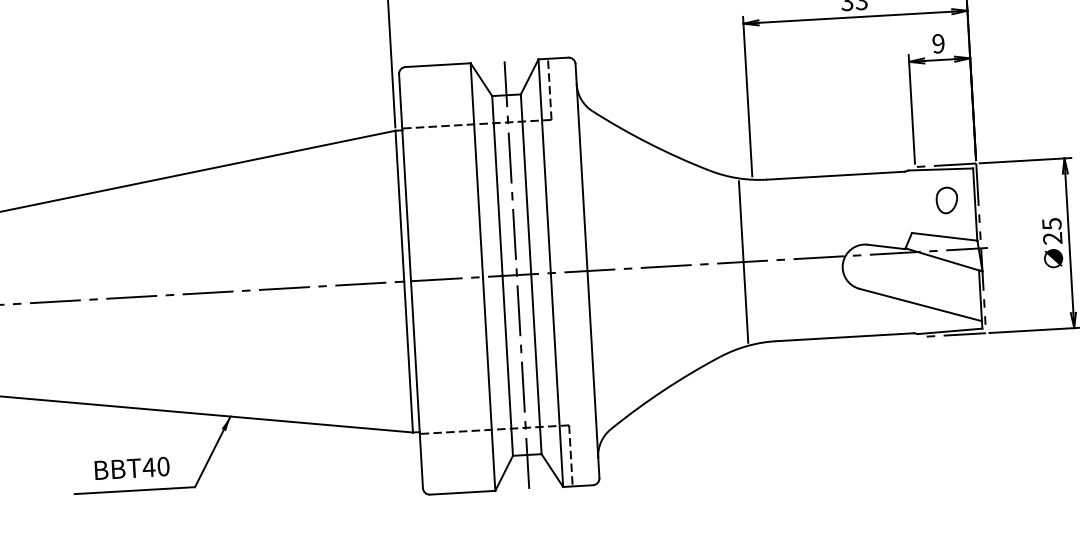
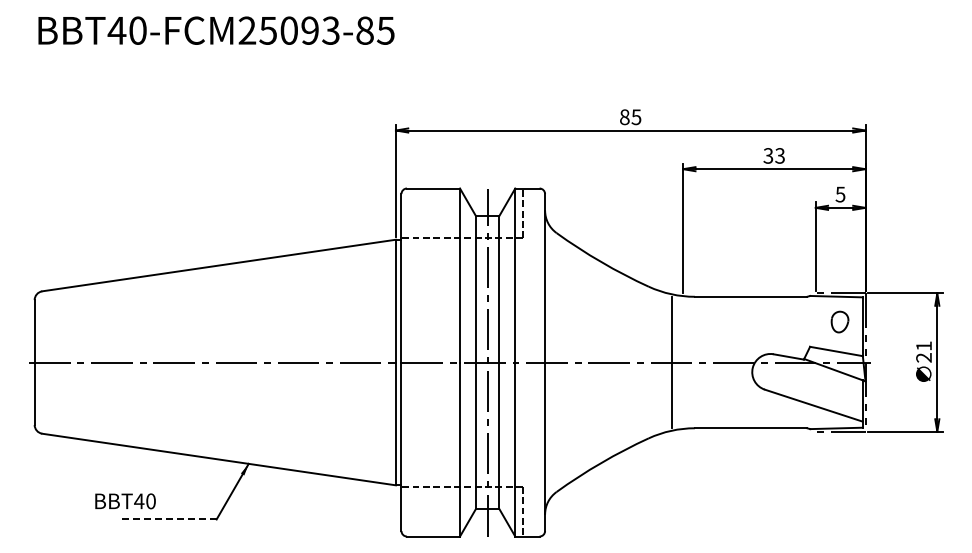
text: (938, 43) -> (840, 194), 9 -> 5
text: (1051, 224) -> (923, 346), 25 -> 21
text: (132, 468) -> (125, 501), moved
line: (134, 490) -> (167, 519), solid -> dashed

